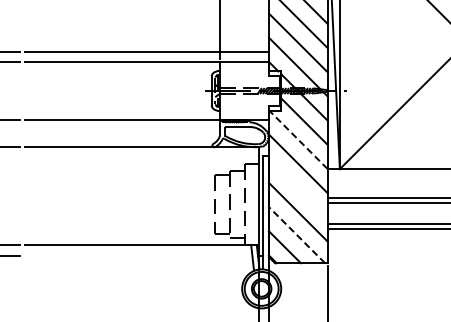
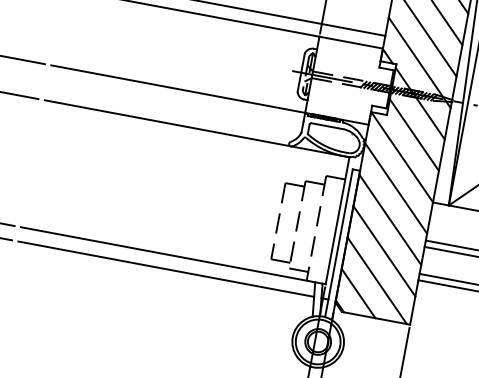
line: (298, 139) -> (402, 156), dashed -> solid
line: (298, 187) -> (390, 219), added
line: (297, 235) -> (377, 281), dashed -> solid
line: (138, 255) -> (166, 268), added

